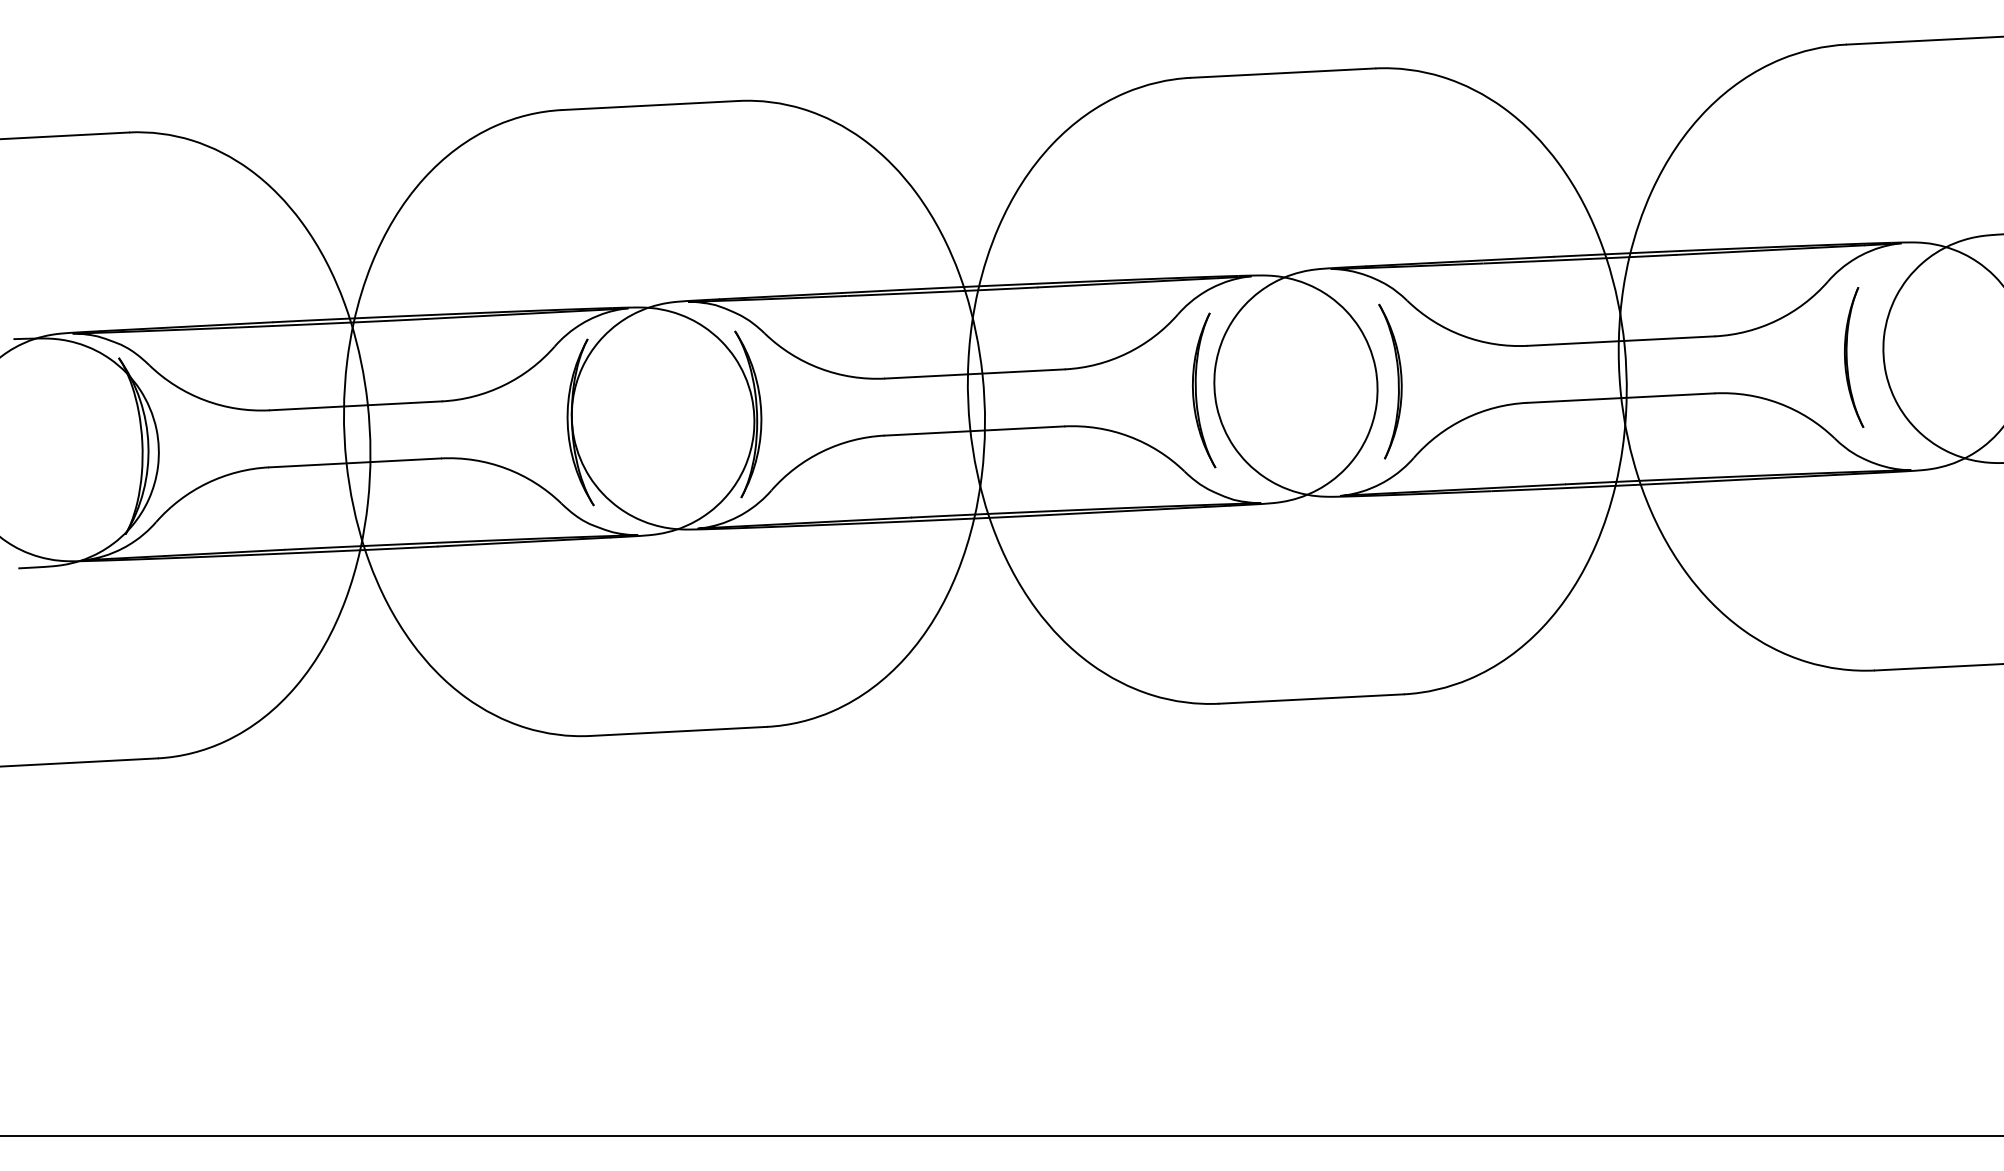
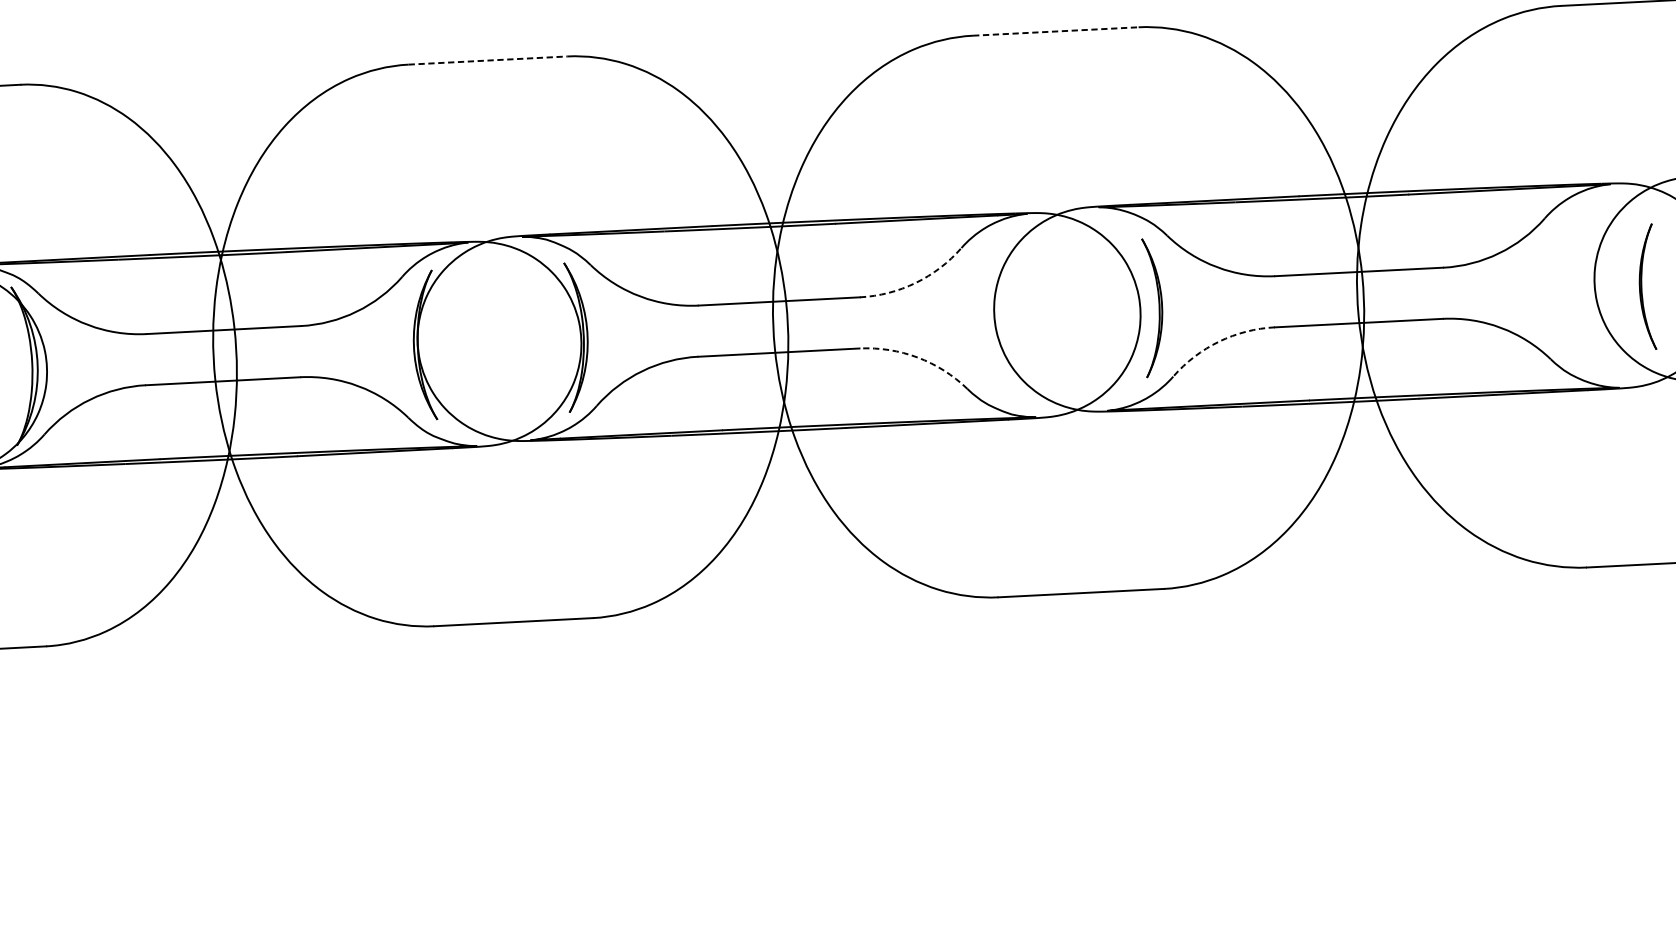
line: (1283, 73) -> (1056, 31), solid -> dashed
line: (650, 105) -> (488, 60), solid -> dashed
arc: (1126, 353) -> (915, 283), solid -> dashed
part: (1847, 357) -> (1642, 286), moved
part: (1196, 390) -> (978, 316), removed
arc: (1465, 418) -> (1219, 341), solid -> dashed
arc: (1129, 436) -> (918, 357), solid -> dashed

